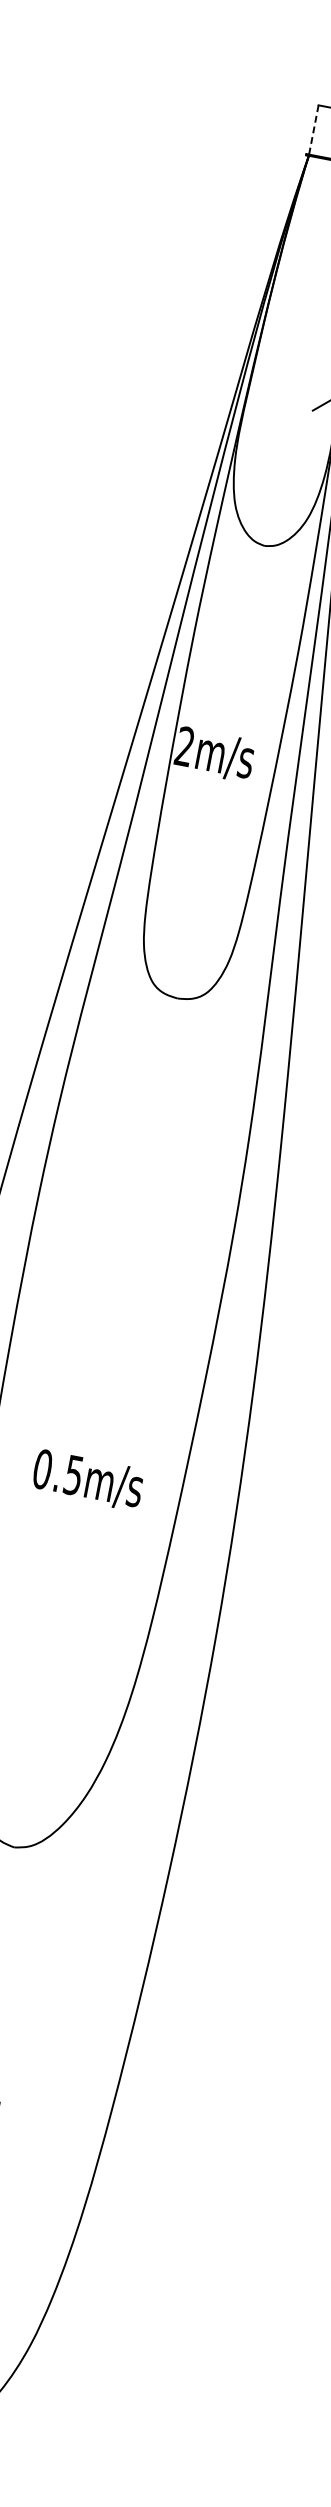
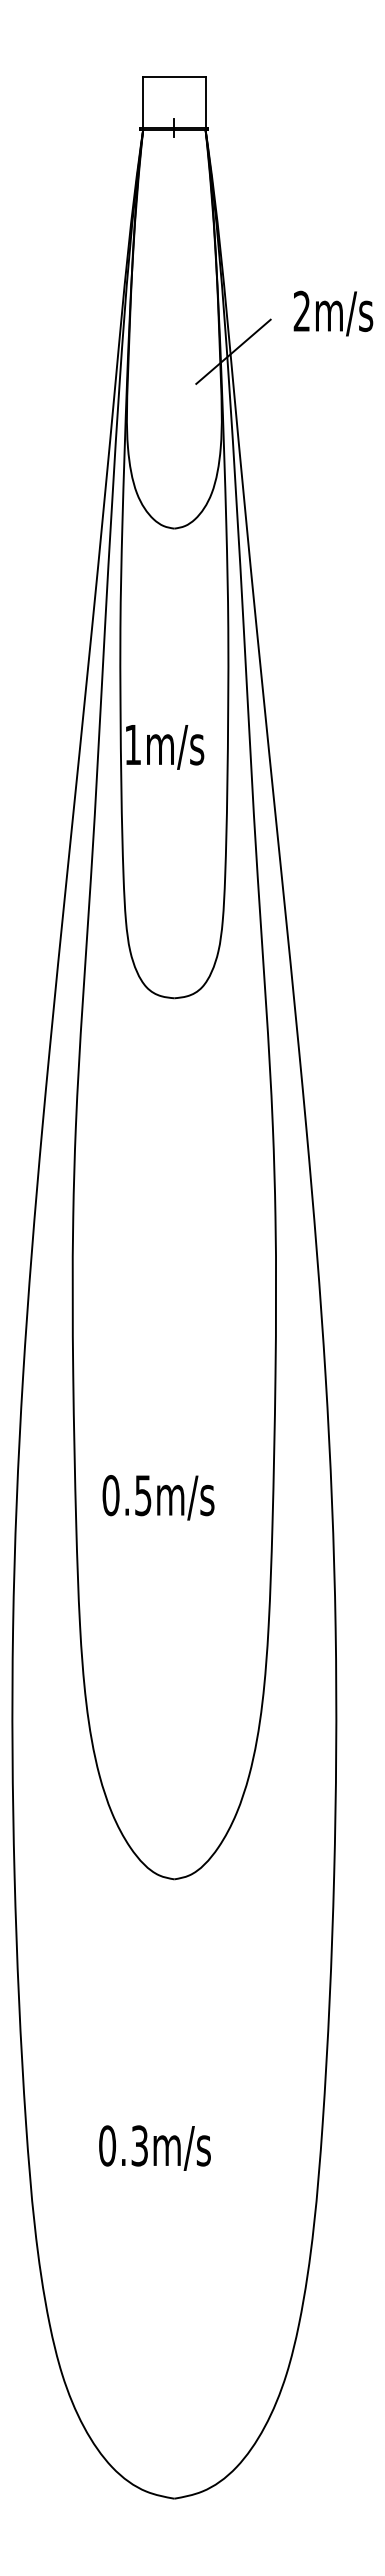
line: (314, 129) -> (143, 102), dashed -> solid
text: (184, 746) -> (132, 744), 2m/s -> 1m/s
text: (88, 1480) -> (158, 1497), moved

